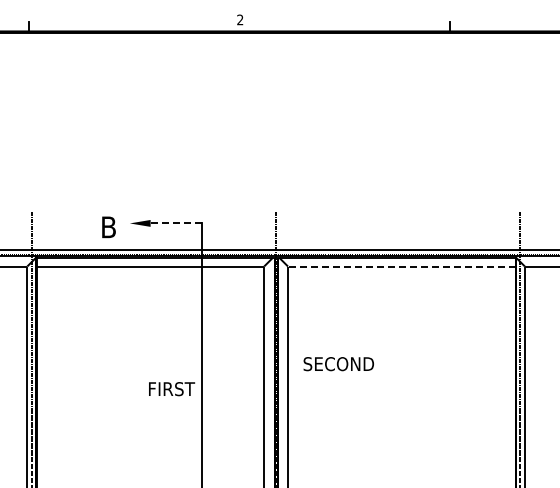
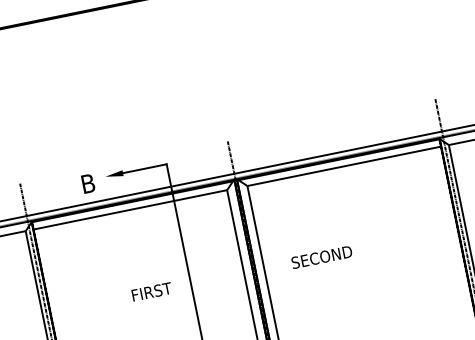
line: (176, 223) -> (145, 168), dashed -> solid
line: (401, 266) -> (343, 166), dashed -> solid
text: (338, 364) -> (321, 257), moved
text: (172, 389) -> (152, 292), moved

